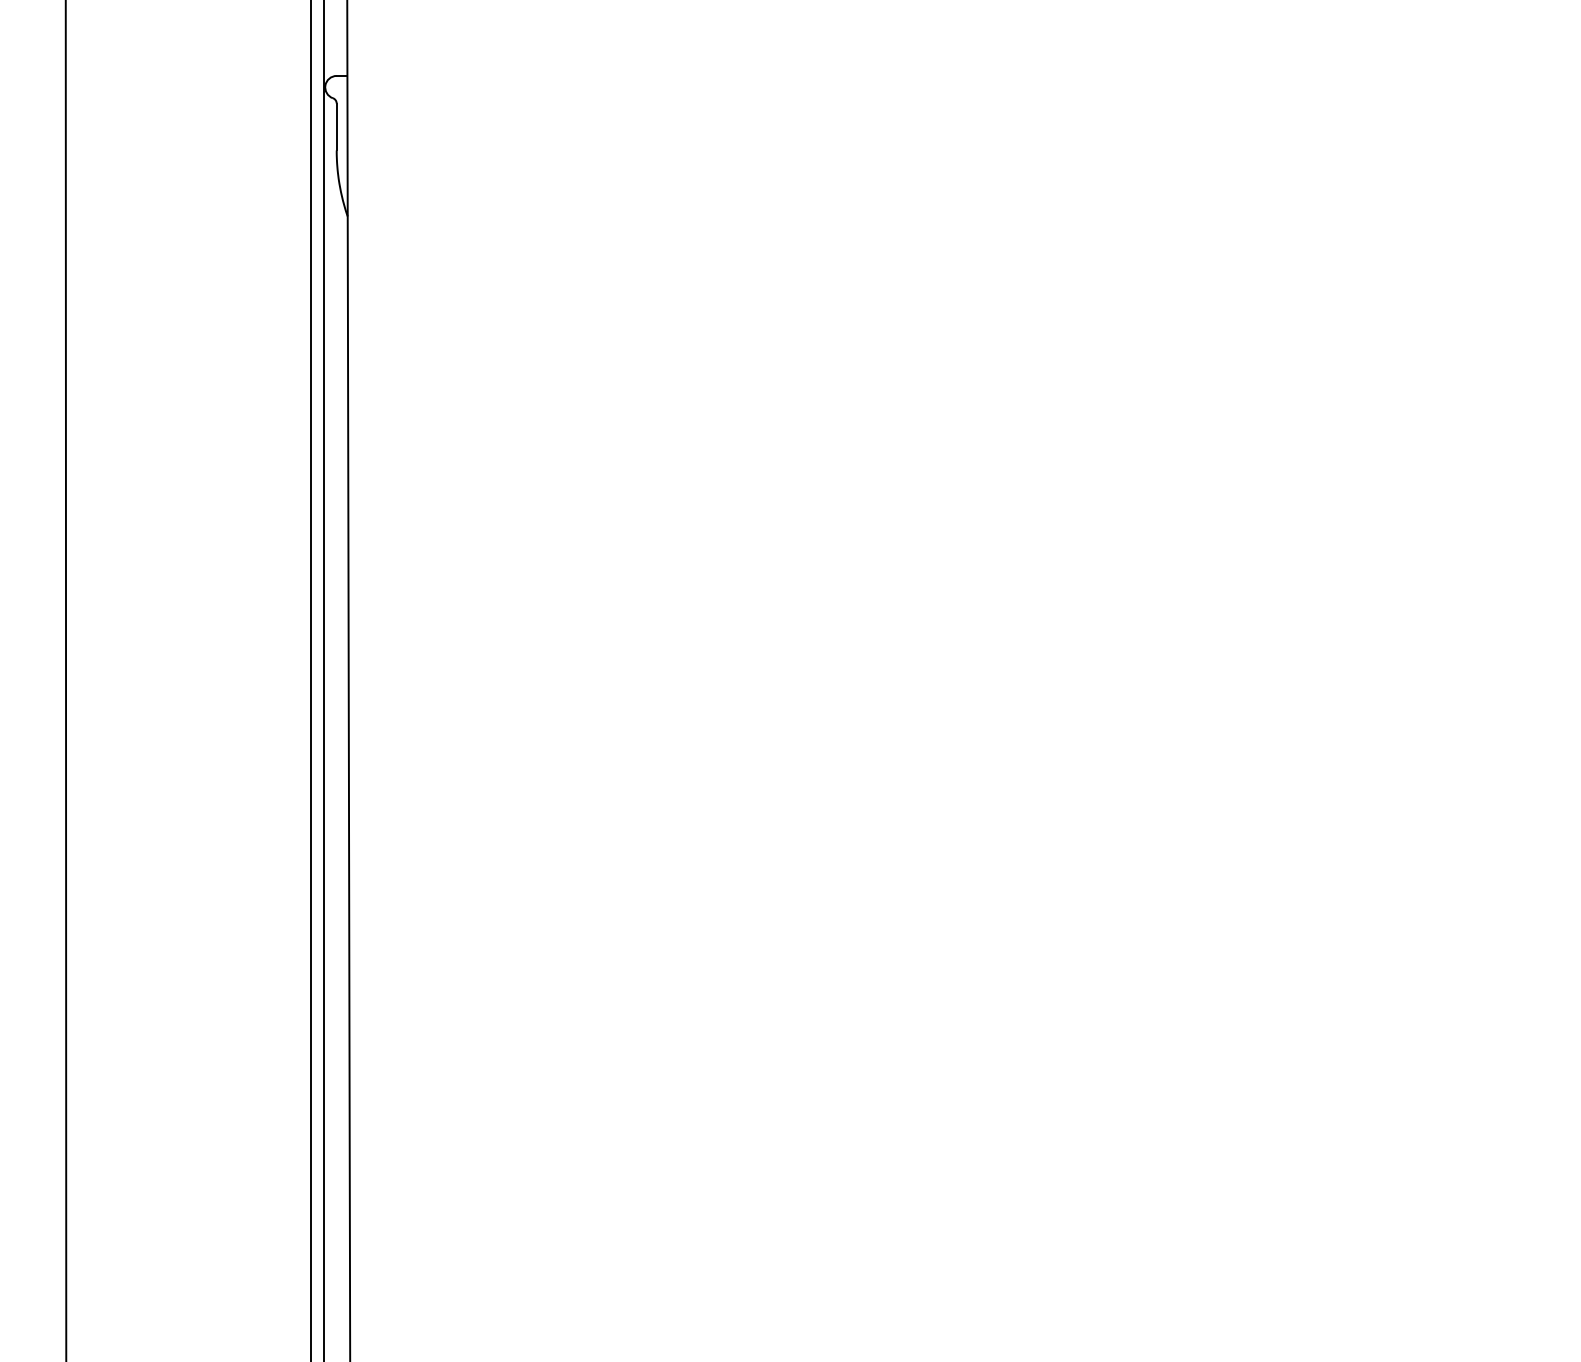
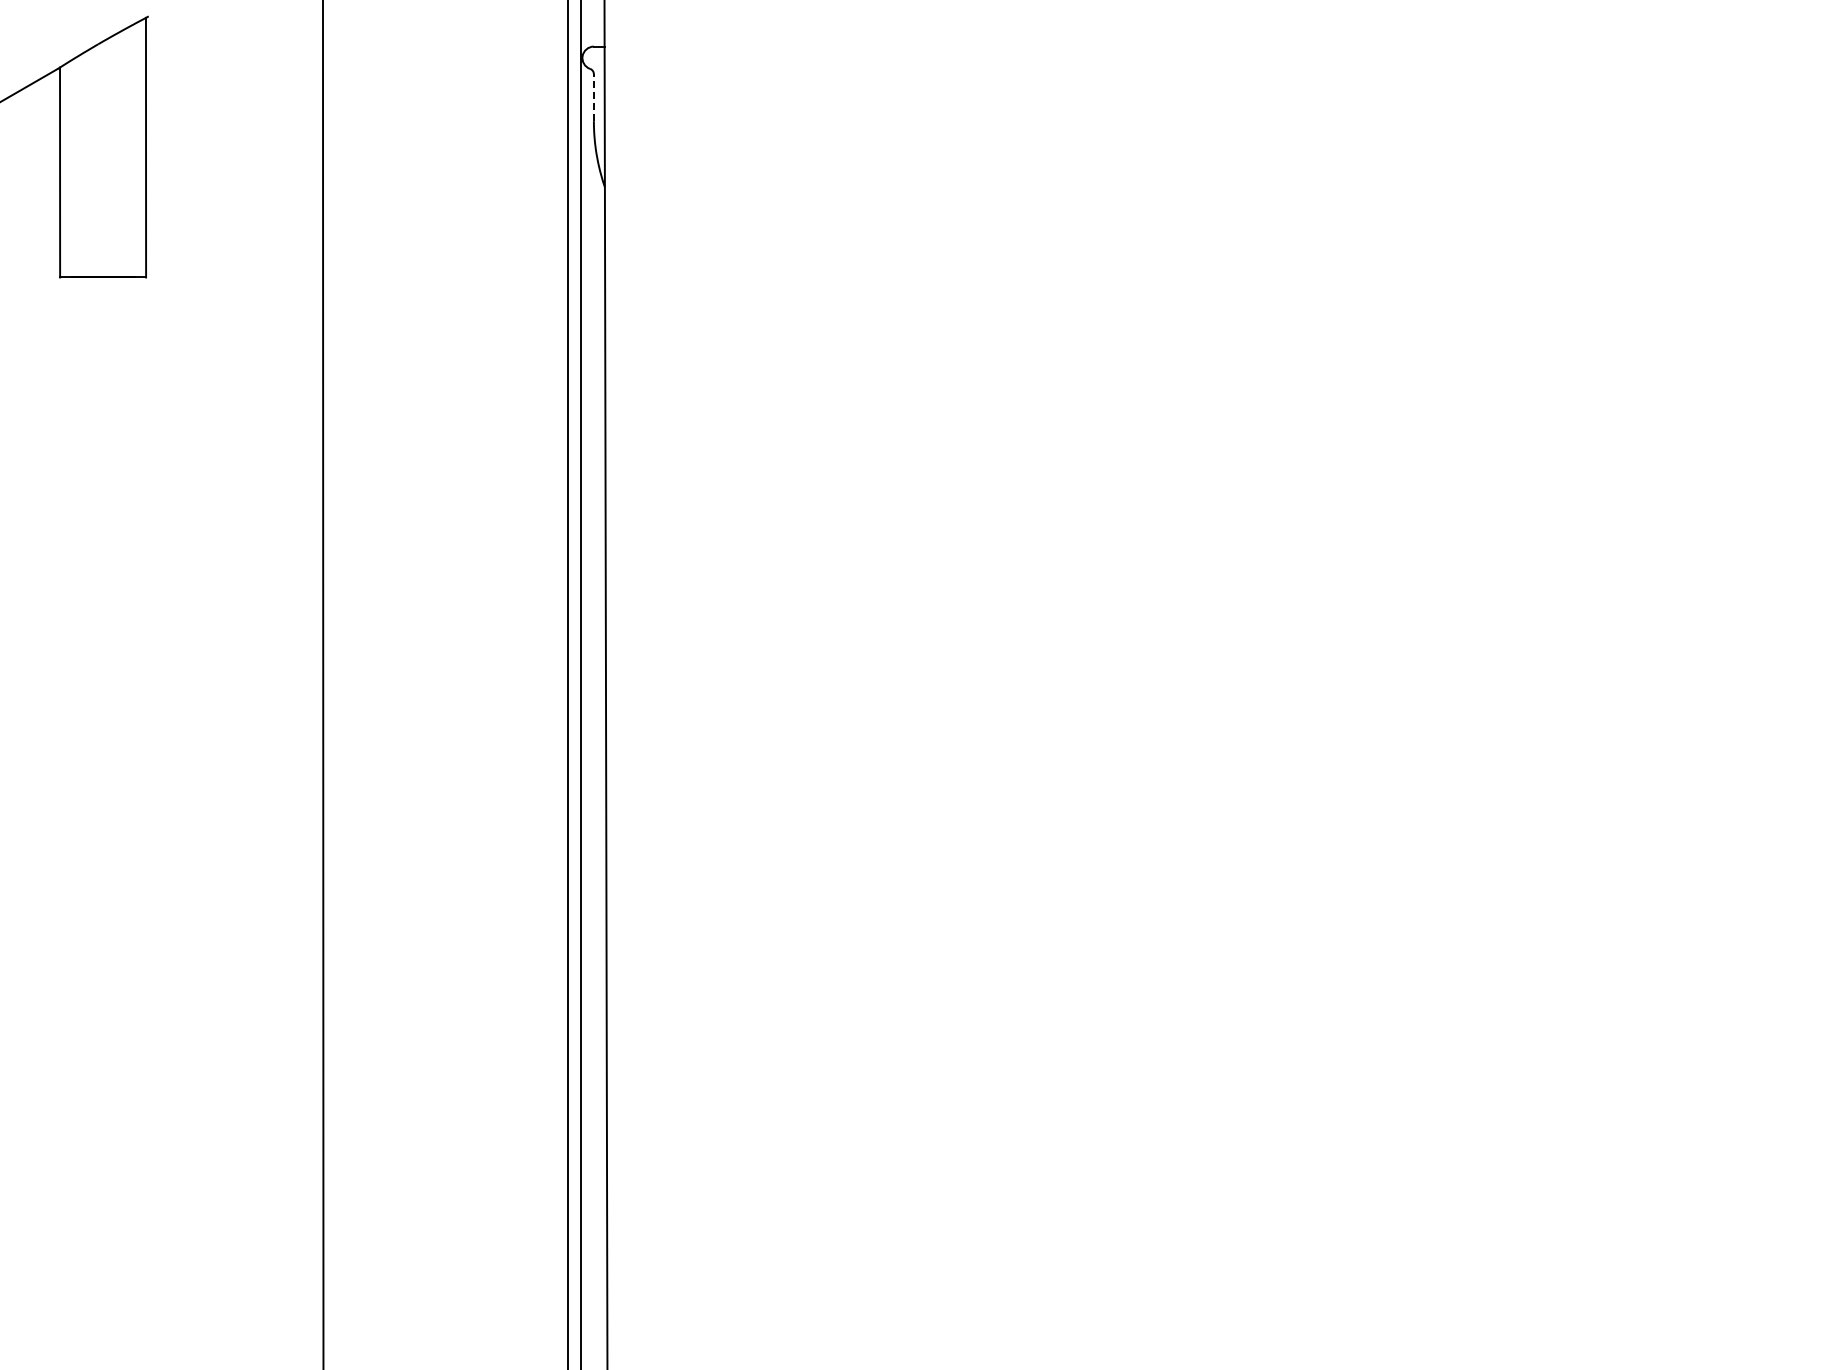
line: (336, 126) -> (593, 97), solid -> dashed

